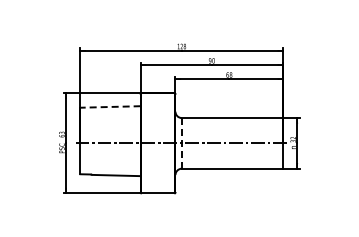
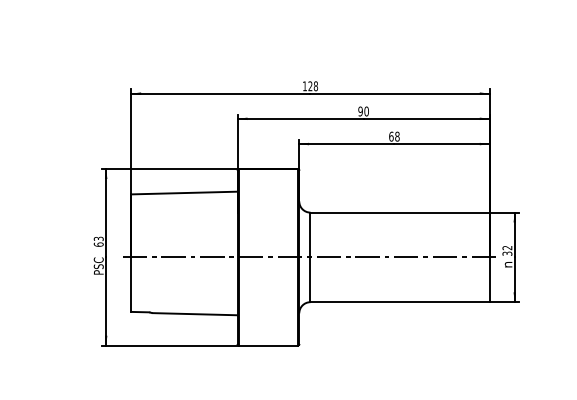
line: (110, 106) -> (184, 192), dashed -> solid
line: (181, 143) -> (309, 257), dashed -> solid

